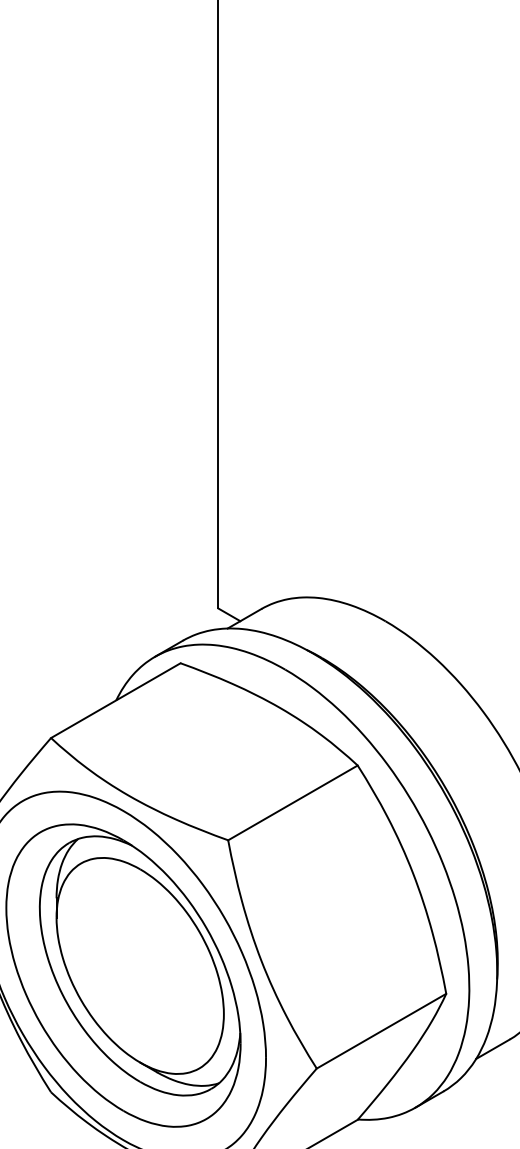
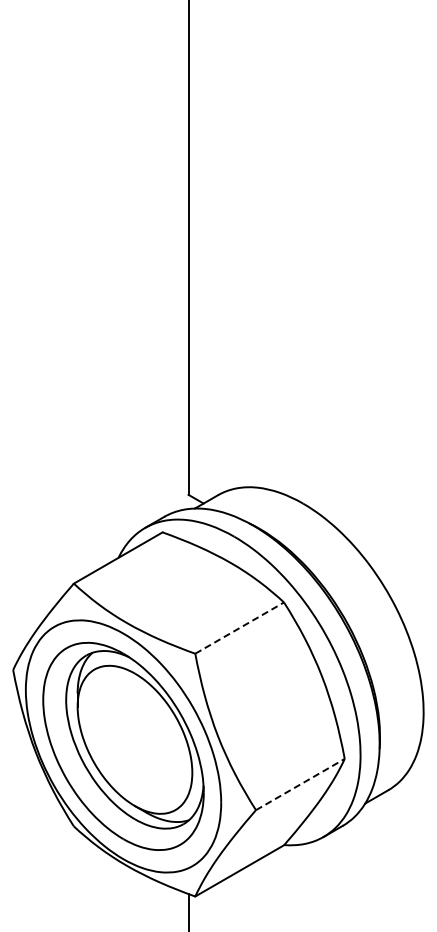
line: (294, 802) -> (240, 627), solid -> dashed
line: (381, 1031) -> (300, 784), solid -> dashed

